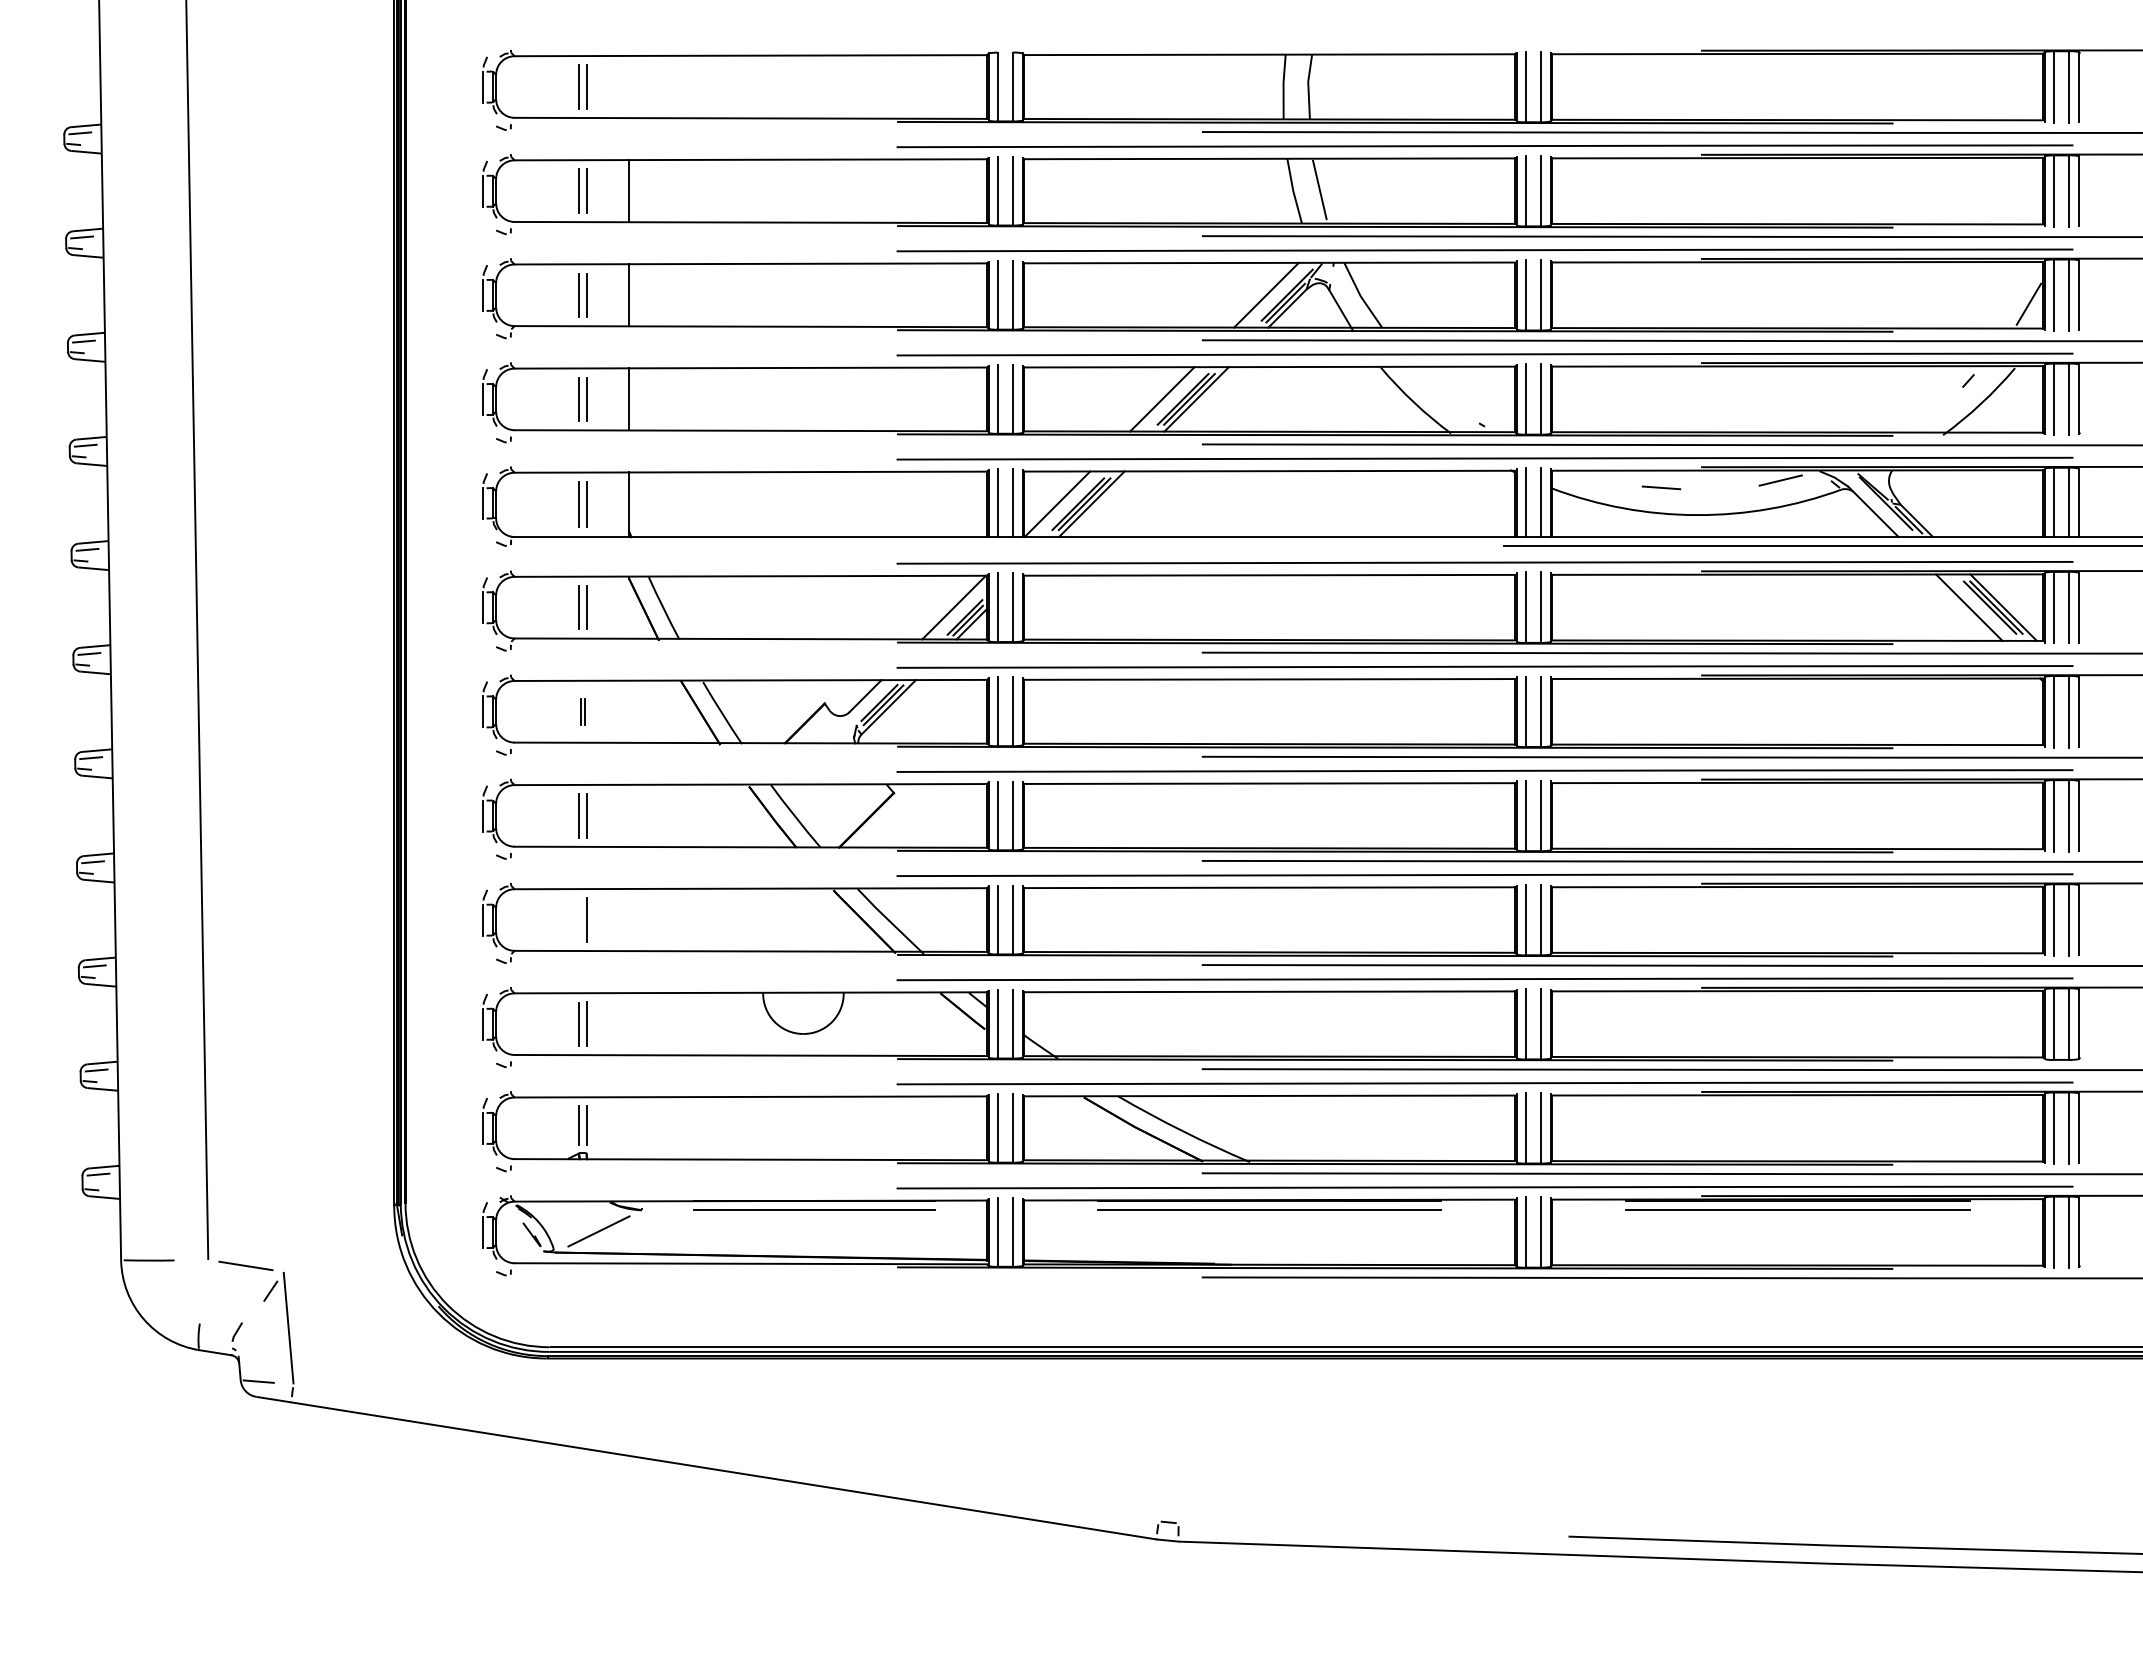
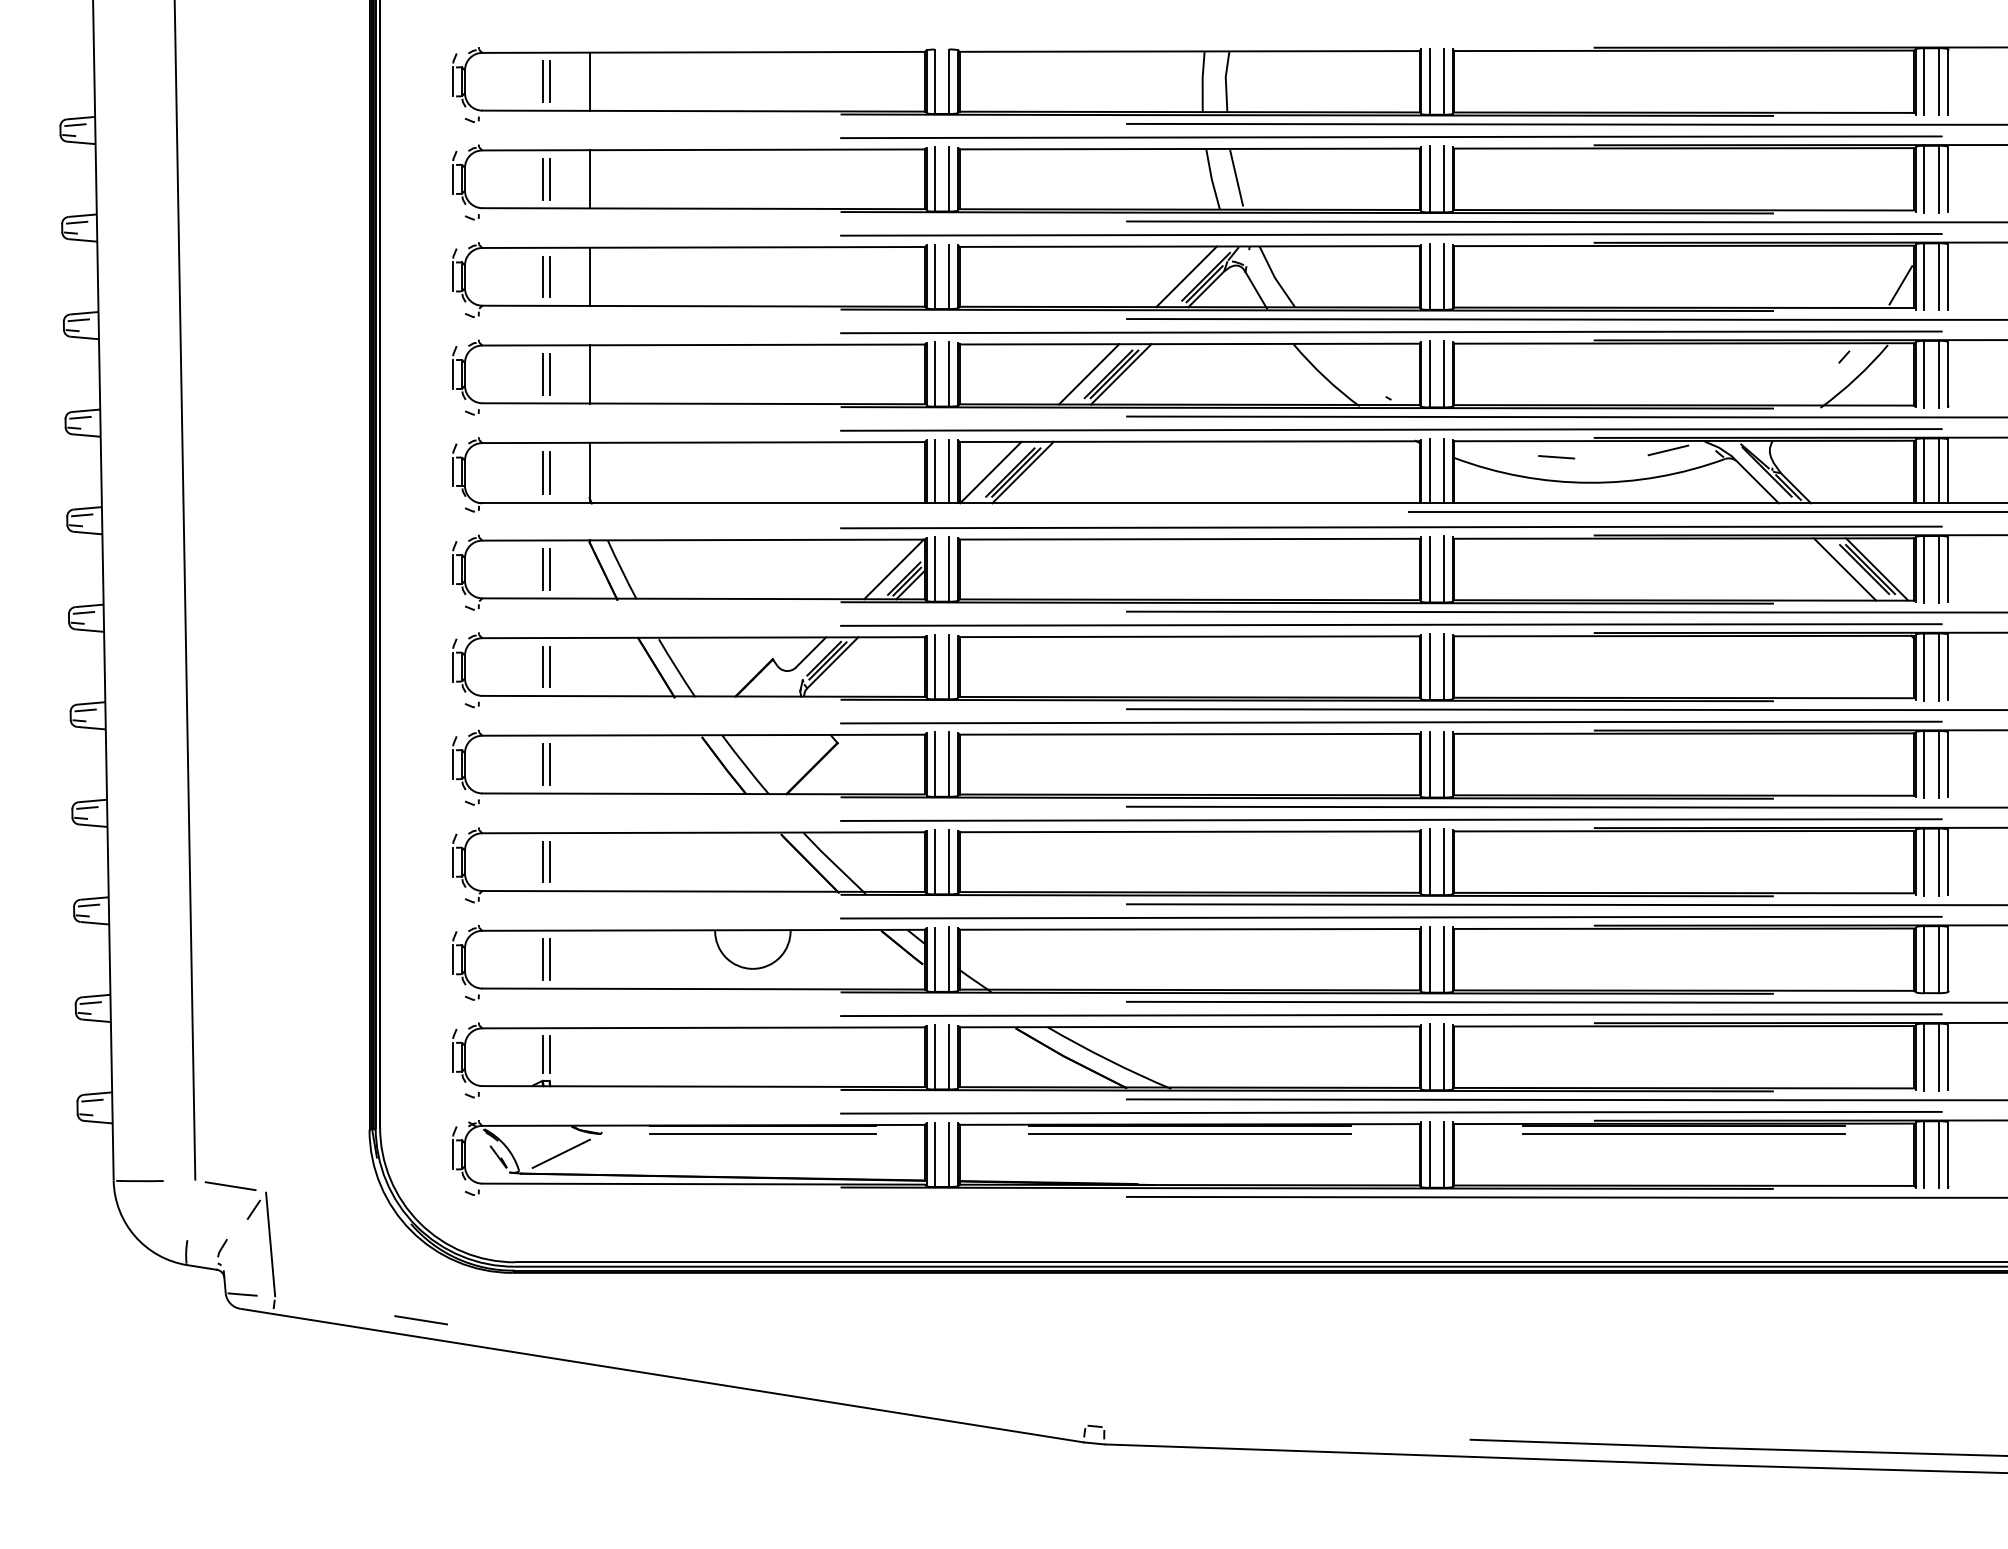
line: (629, 86) -> (589, 81), added
part: (582, 711) -> (545, 666), size x1.67
line: (578, 919) -> (542, 861), added
line: (448, 1408) -> (420, 1319), added

